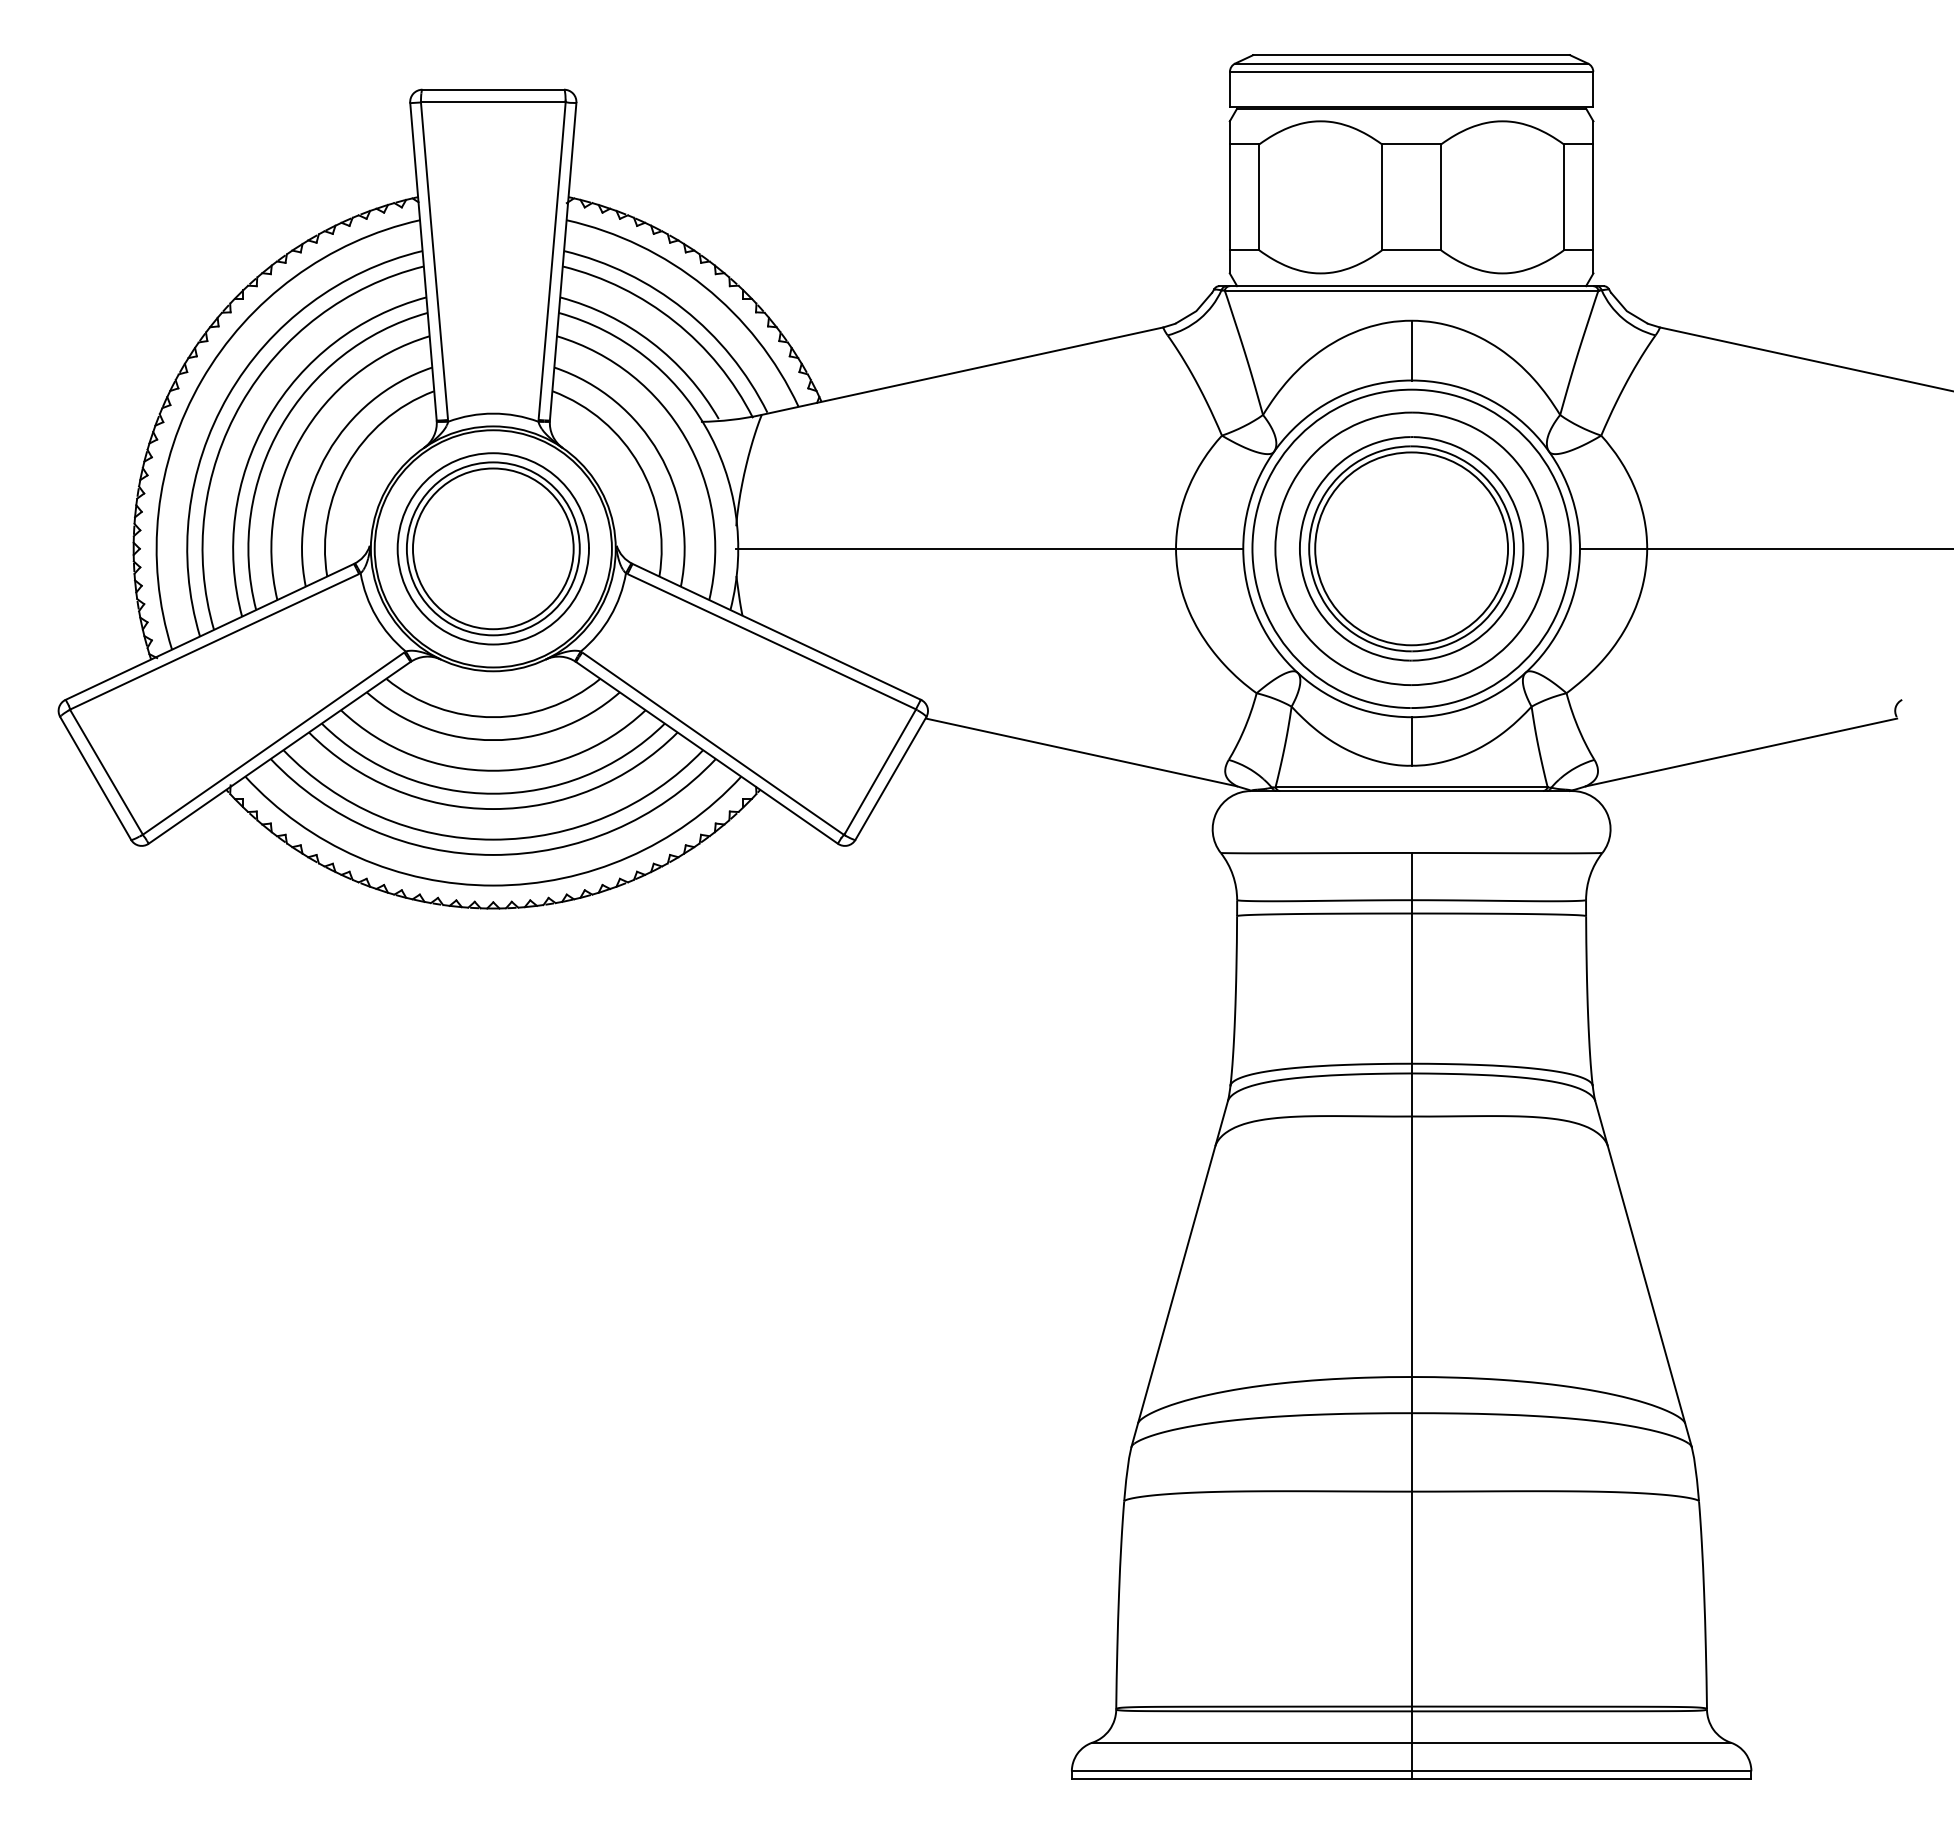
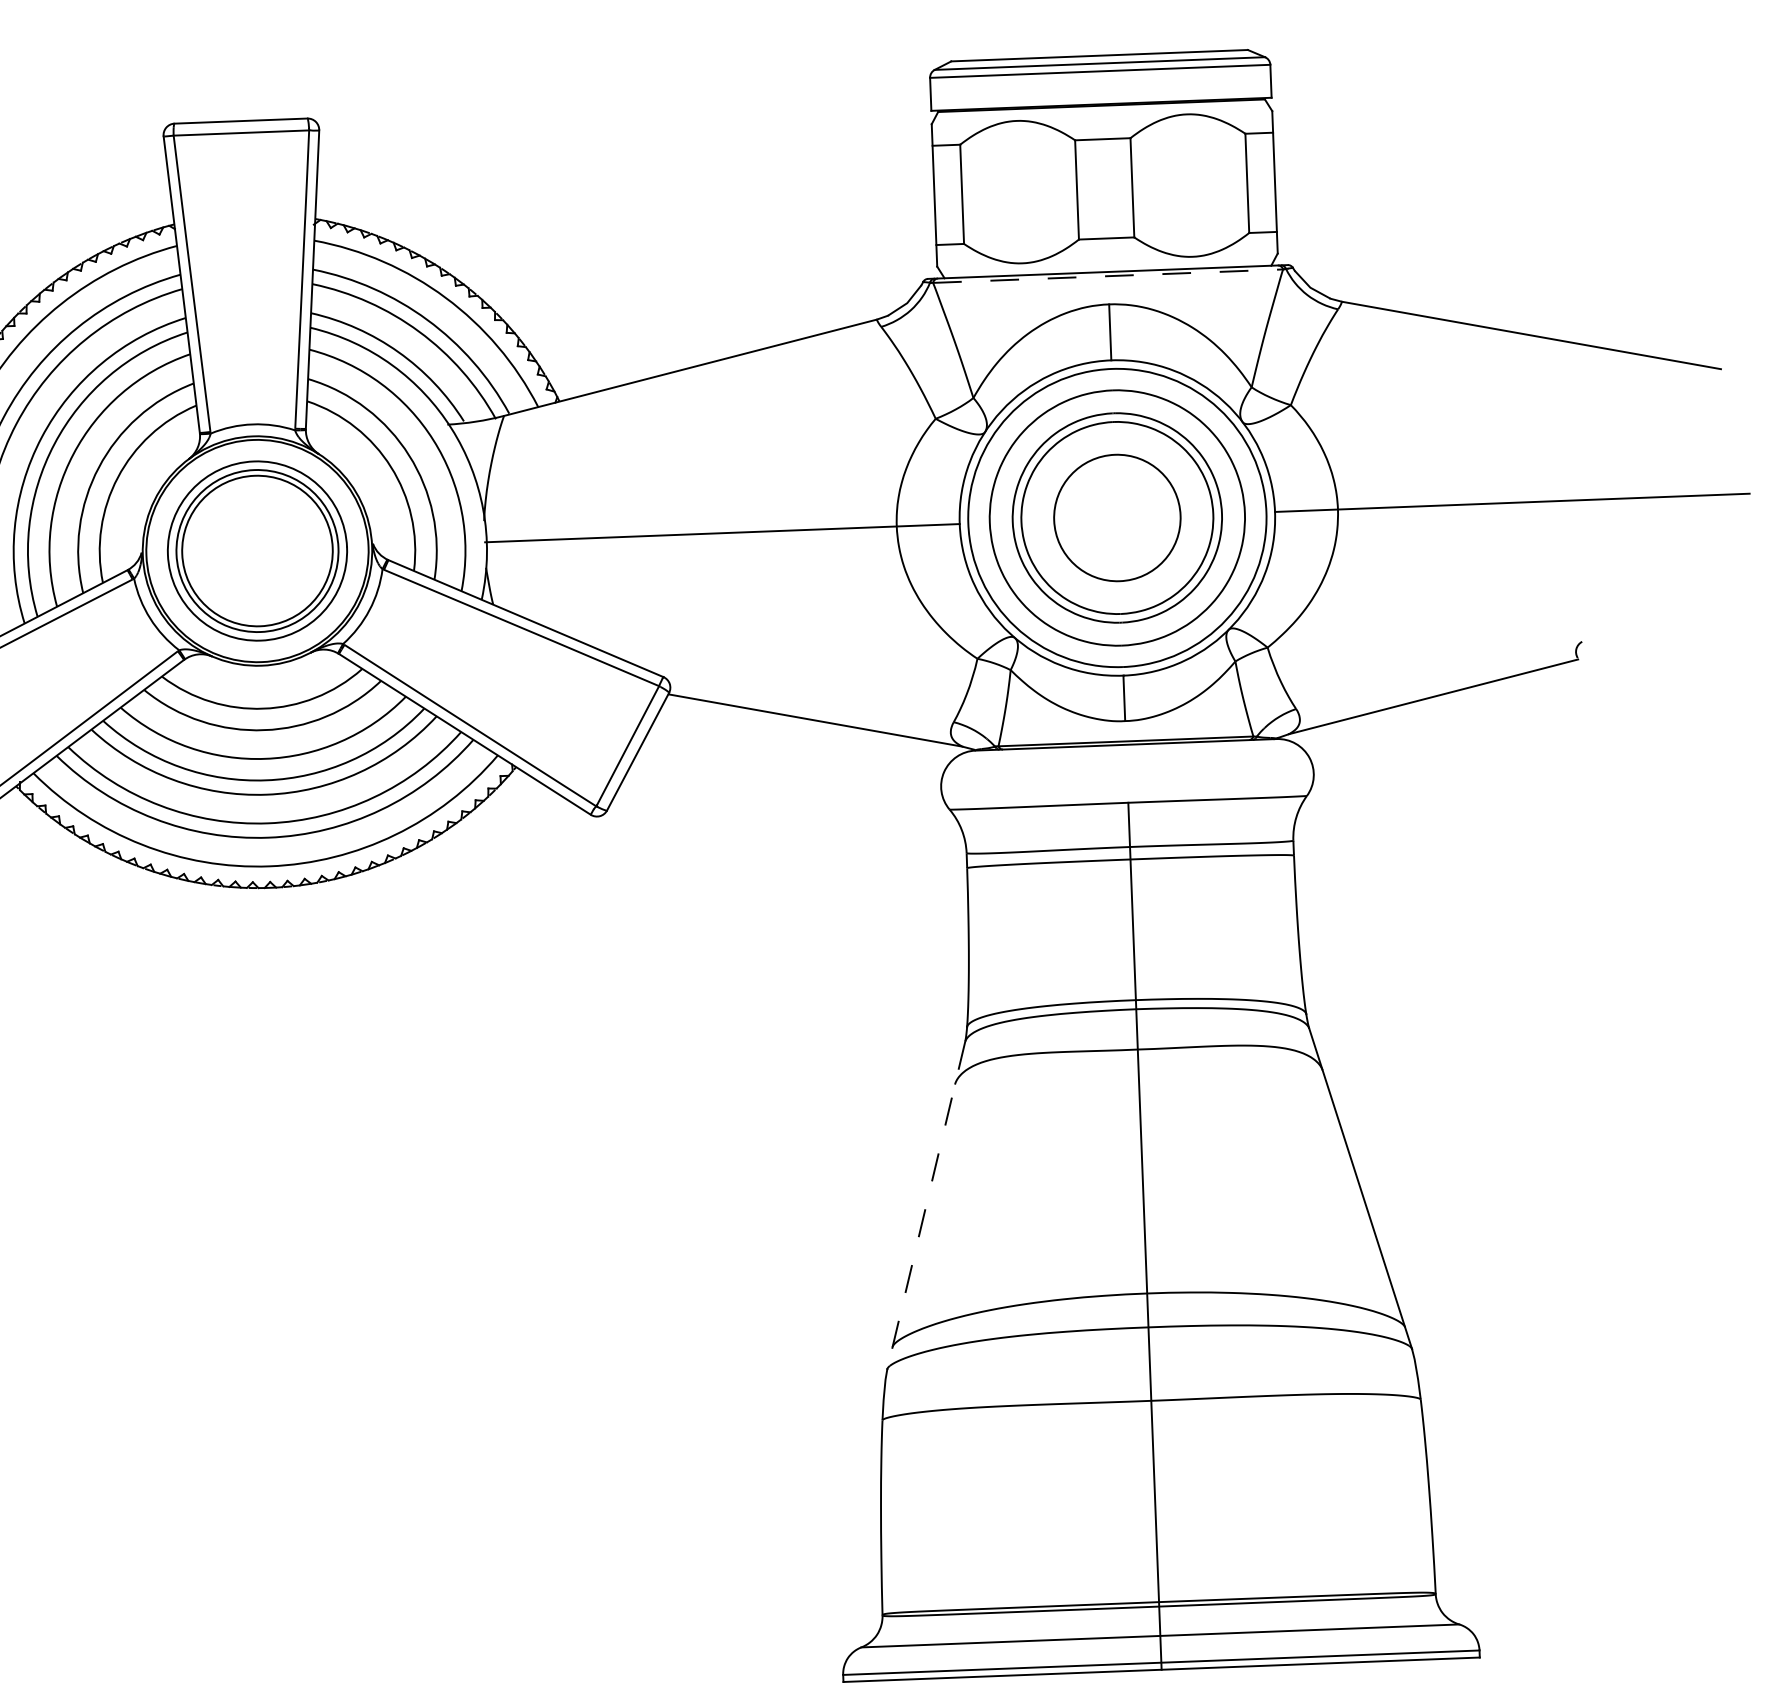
line: (1411, 290) -> (1107, 276), solid -> dashed
circle: (1411, 548) -> (1117, 517), size x0.7
line: (1179, 1274) -> (926, 1205), solid -> dashed

